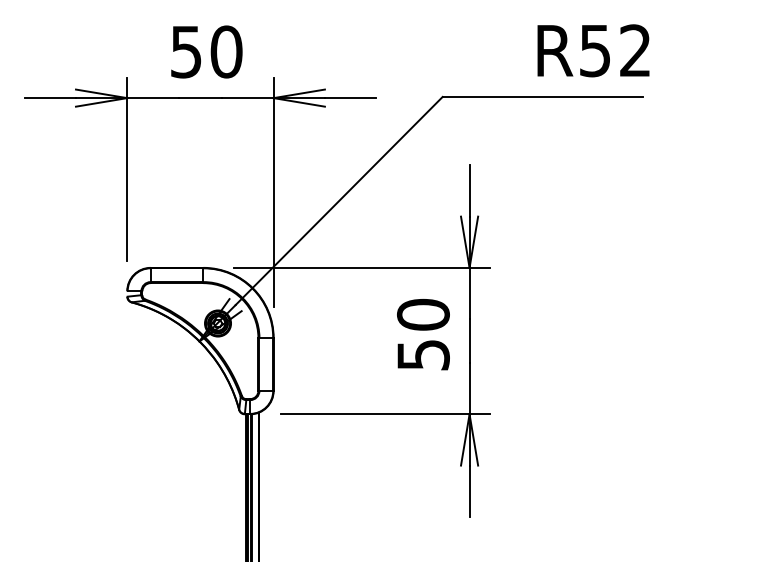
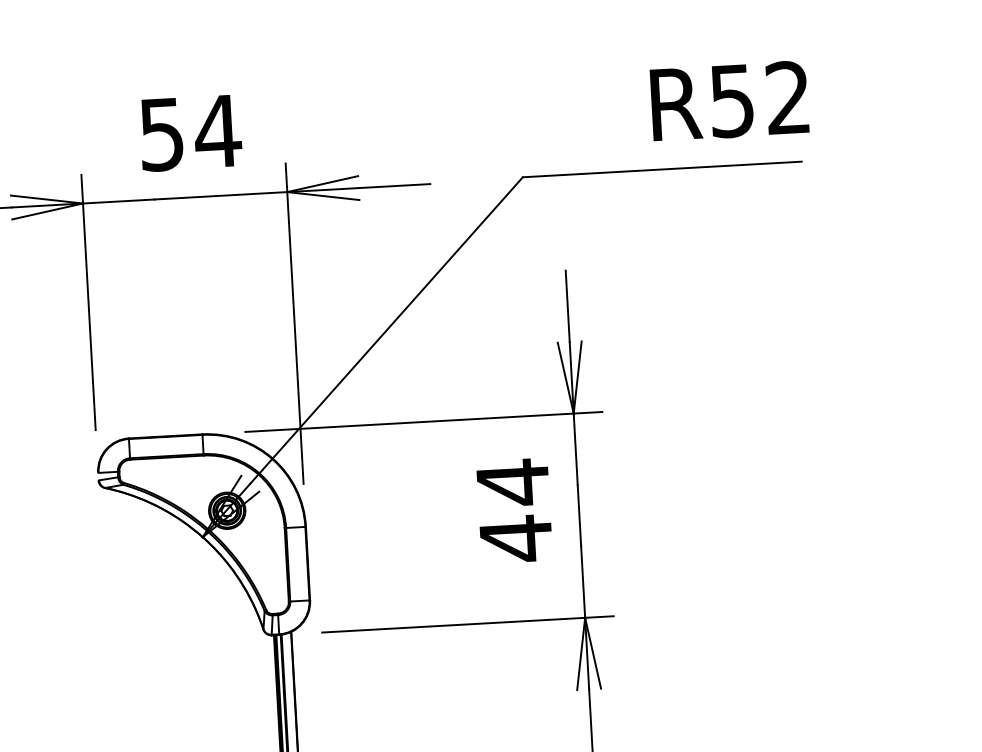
text: (226, 51) -> (217, 130), 50 -> 54
text: (423, 334) -> (514, 510), 50 -> 44

